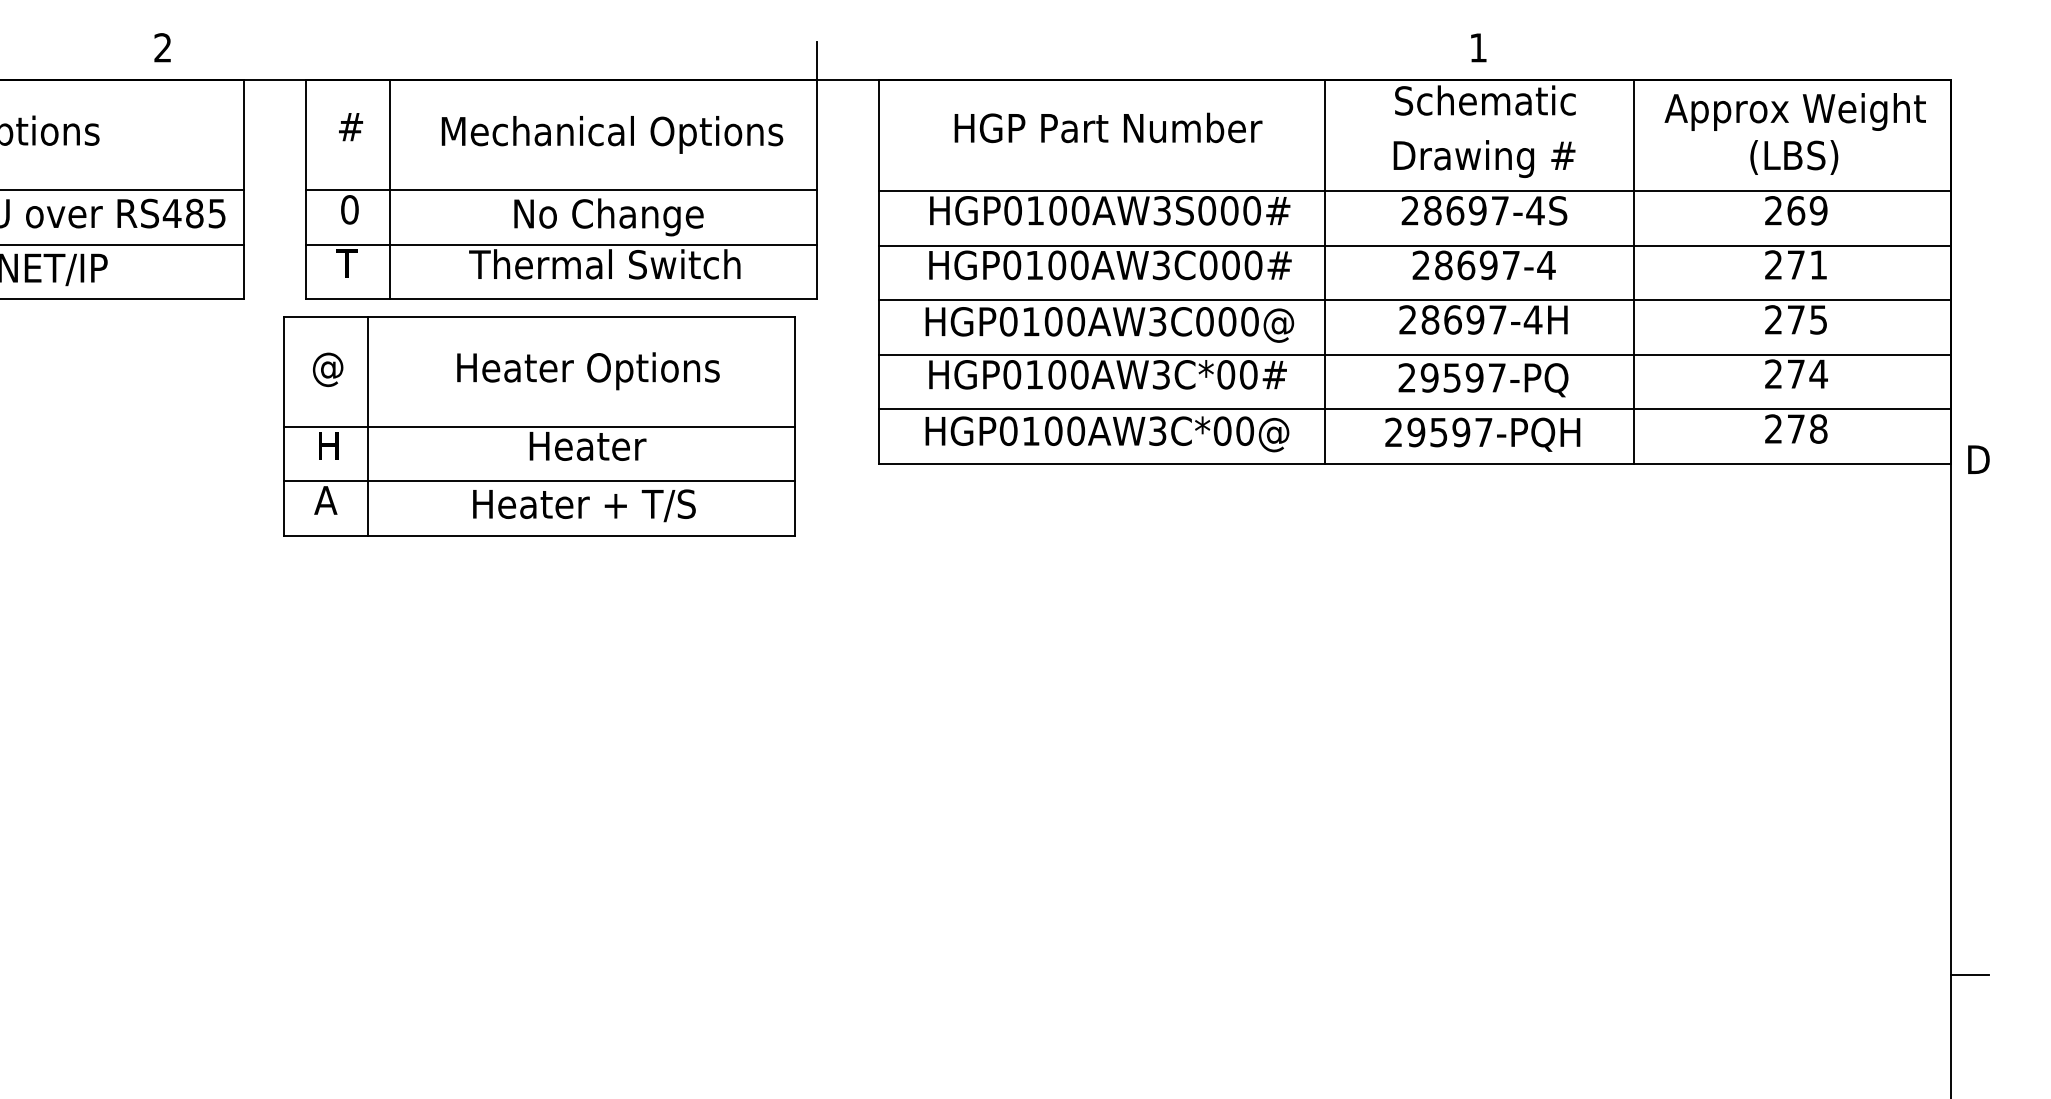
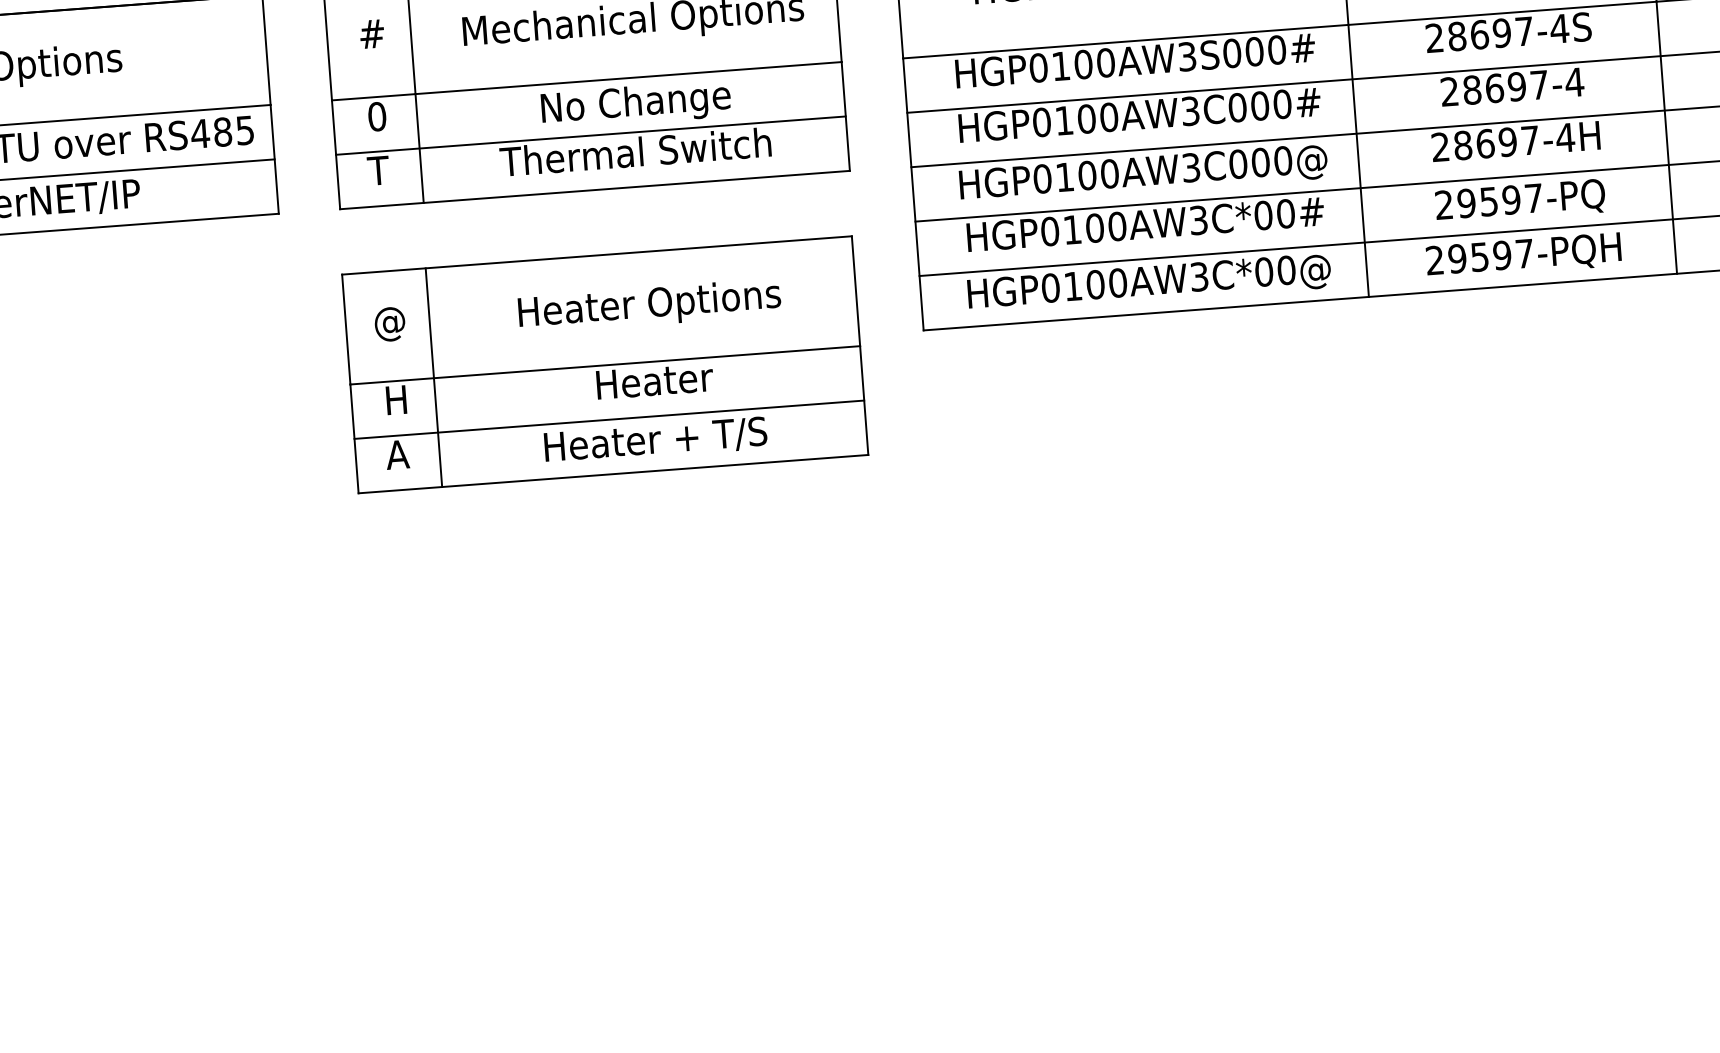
part: (539, 426) -> (605, 365), moved

